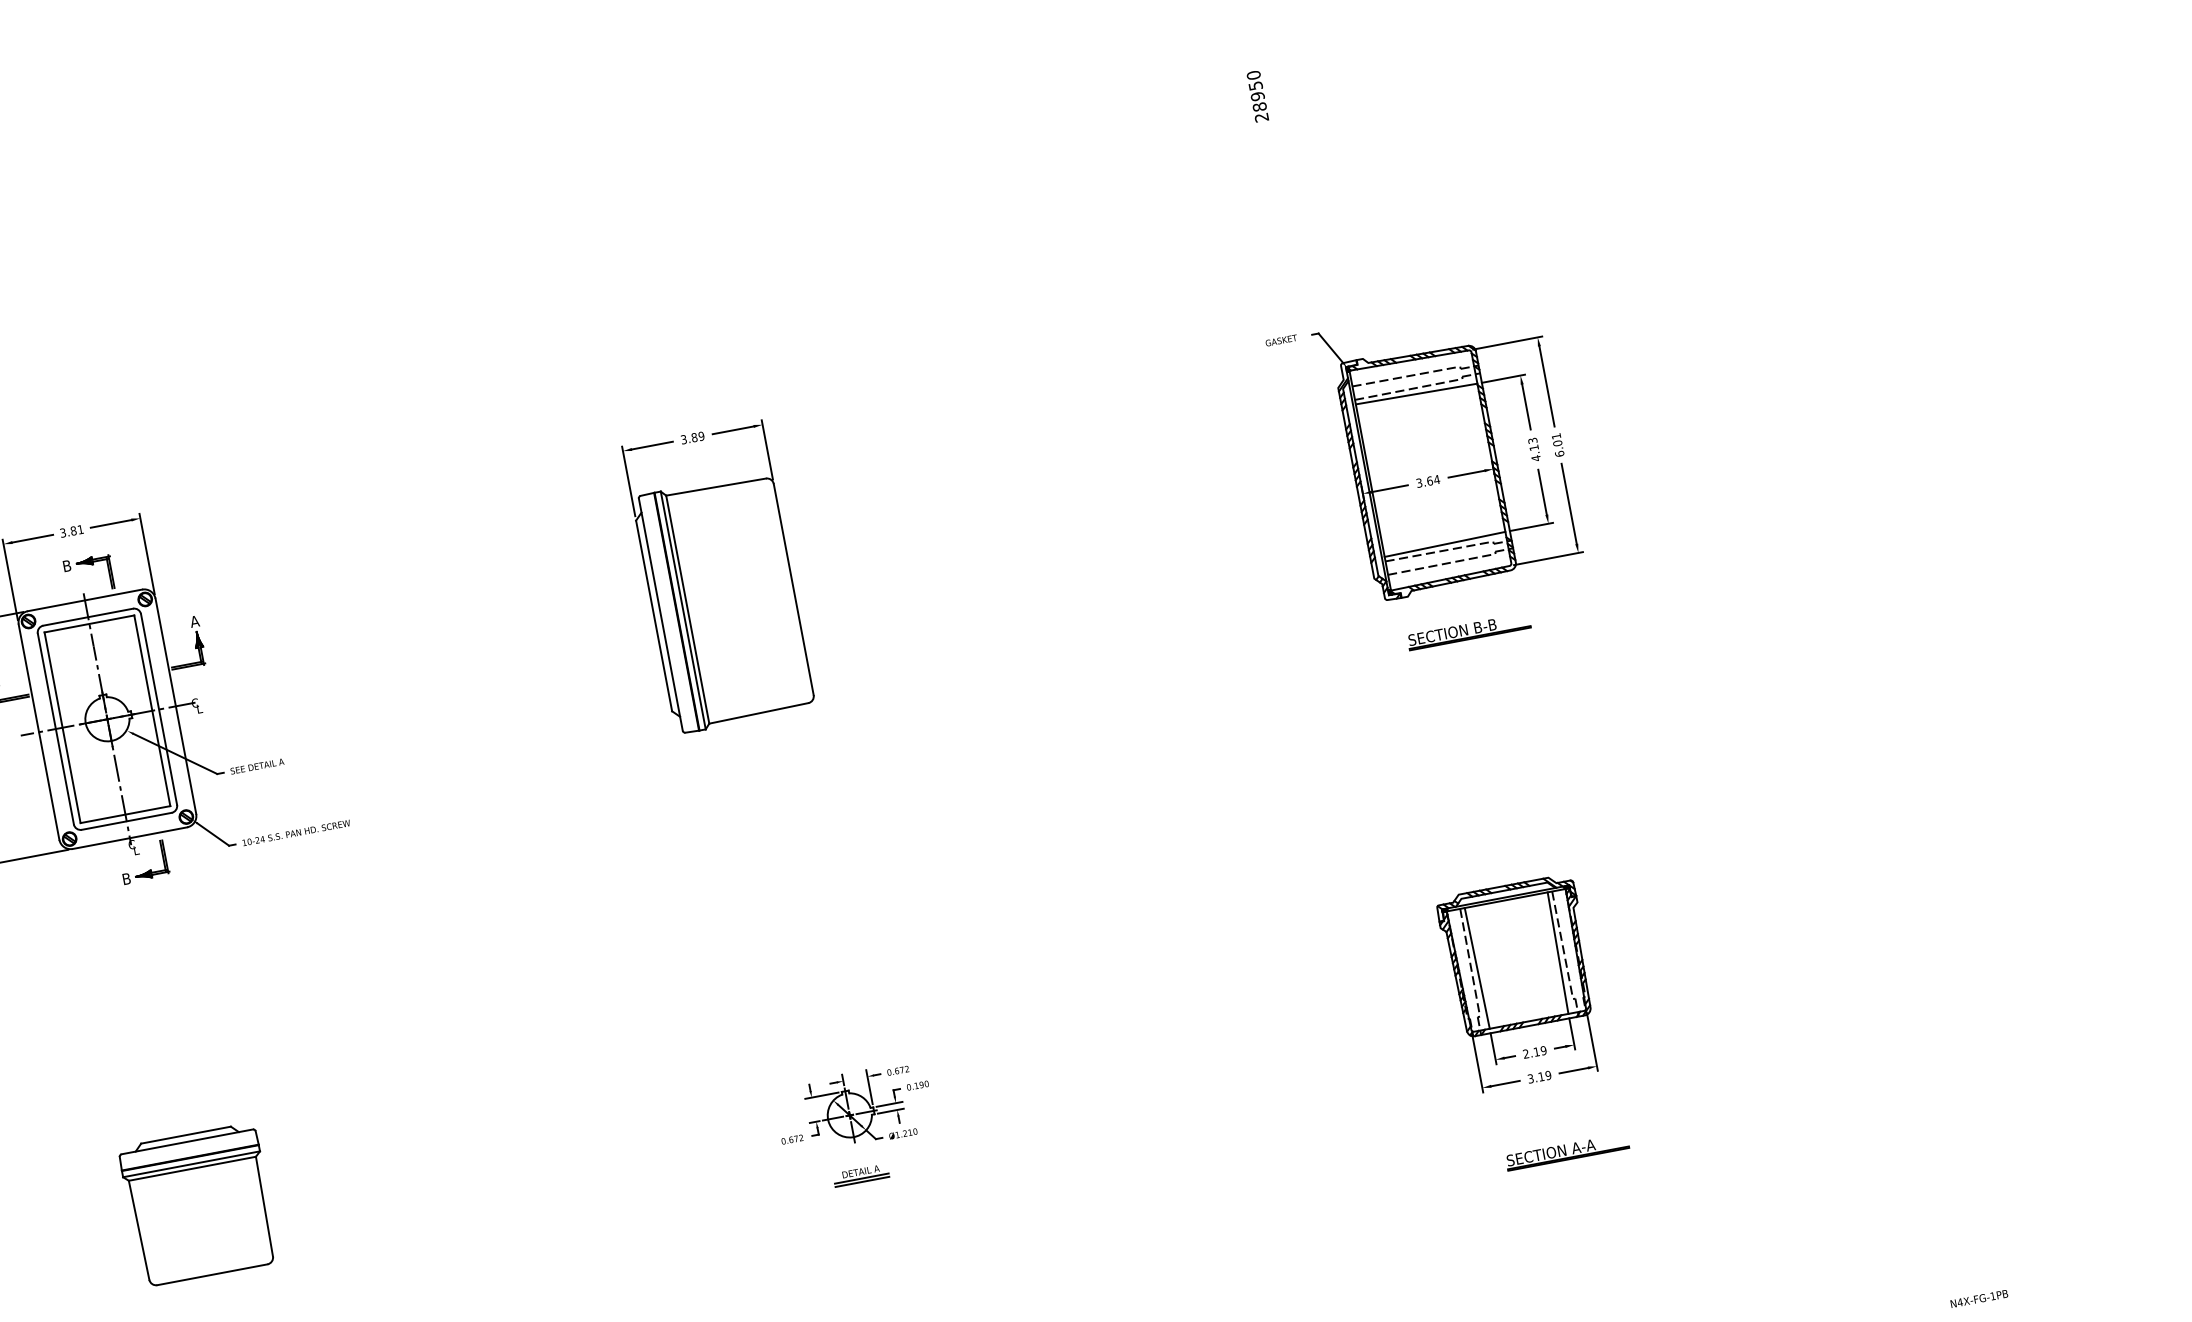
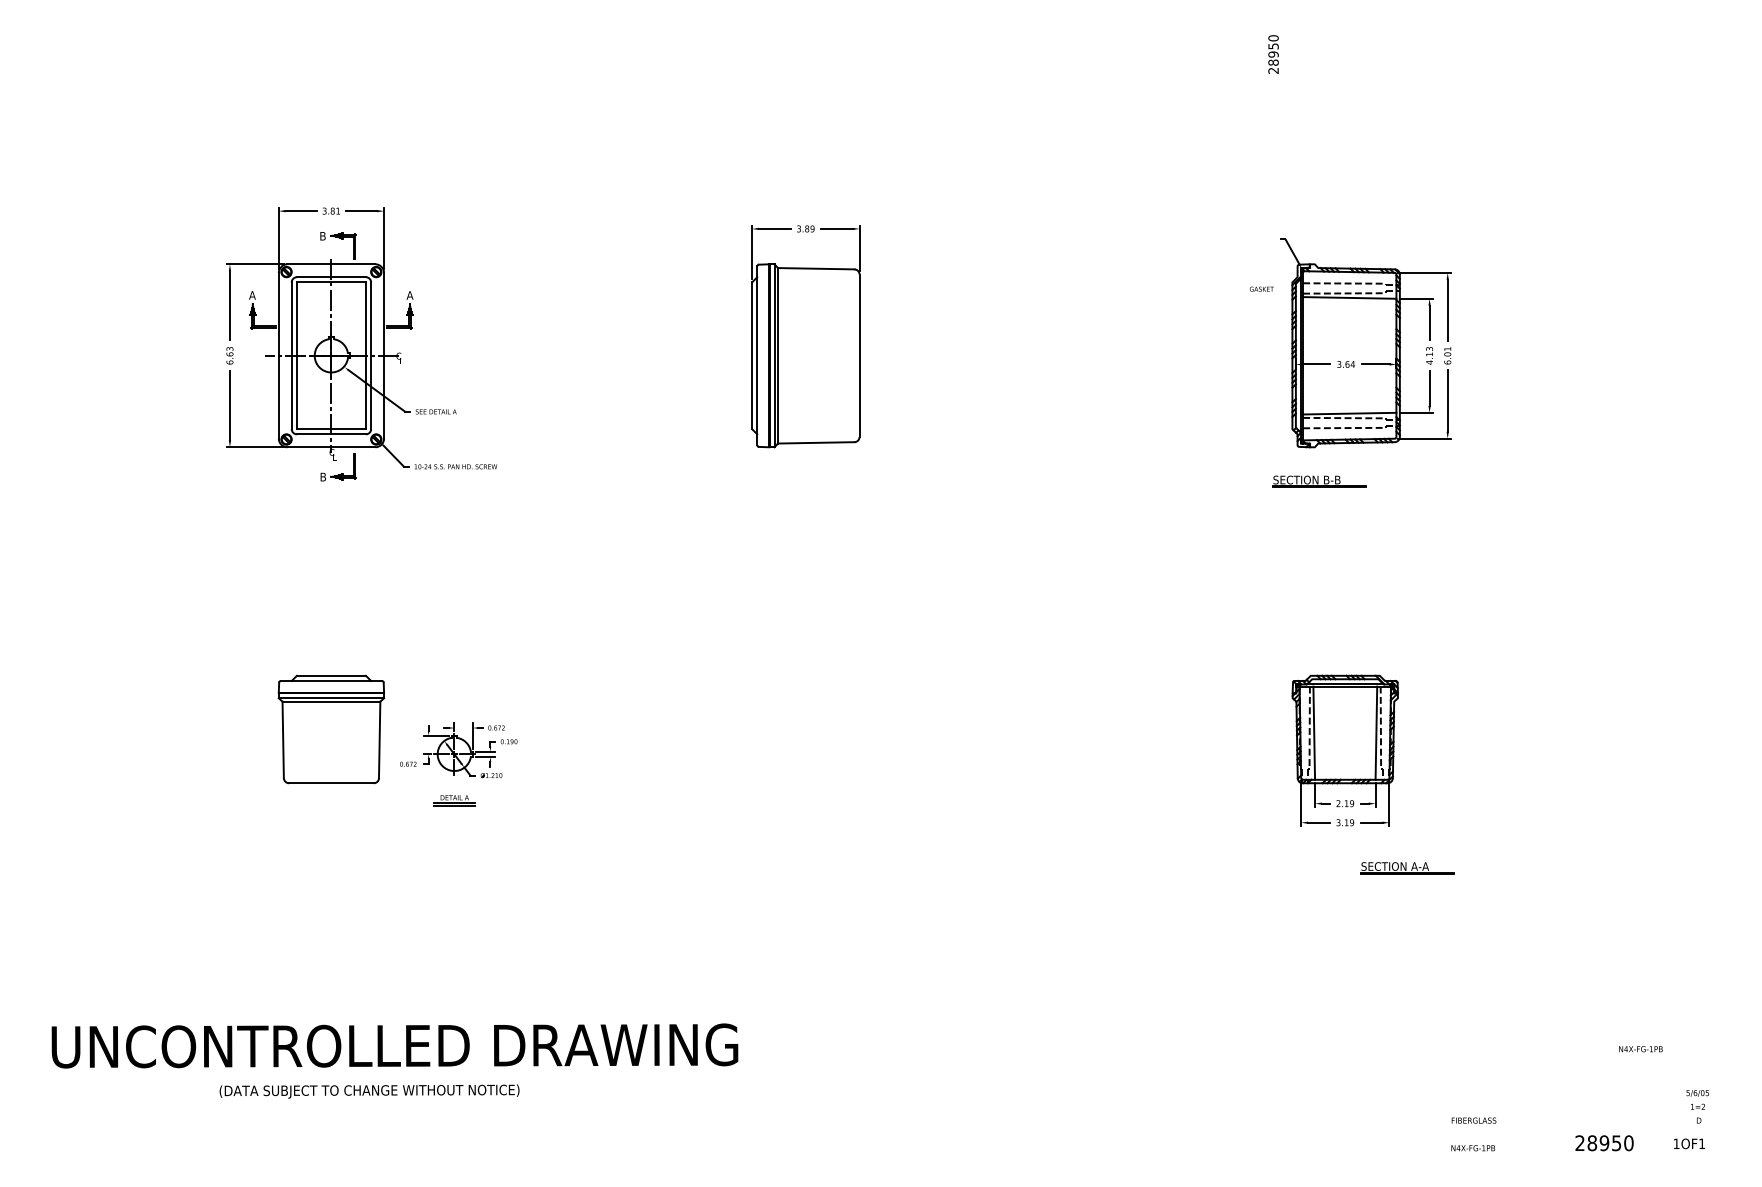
text: (1280, 339) -> (1261, 288), moved
part: (1469, 631) -> (1319, 481), moved
part: (857, 1127) -> (458, 764), moved
part: (1567, 1152) -> (1407, 868), moved

